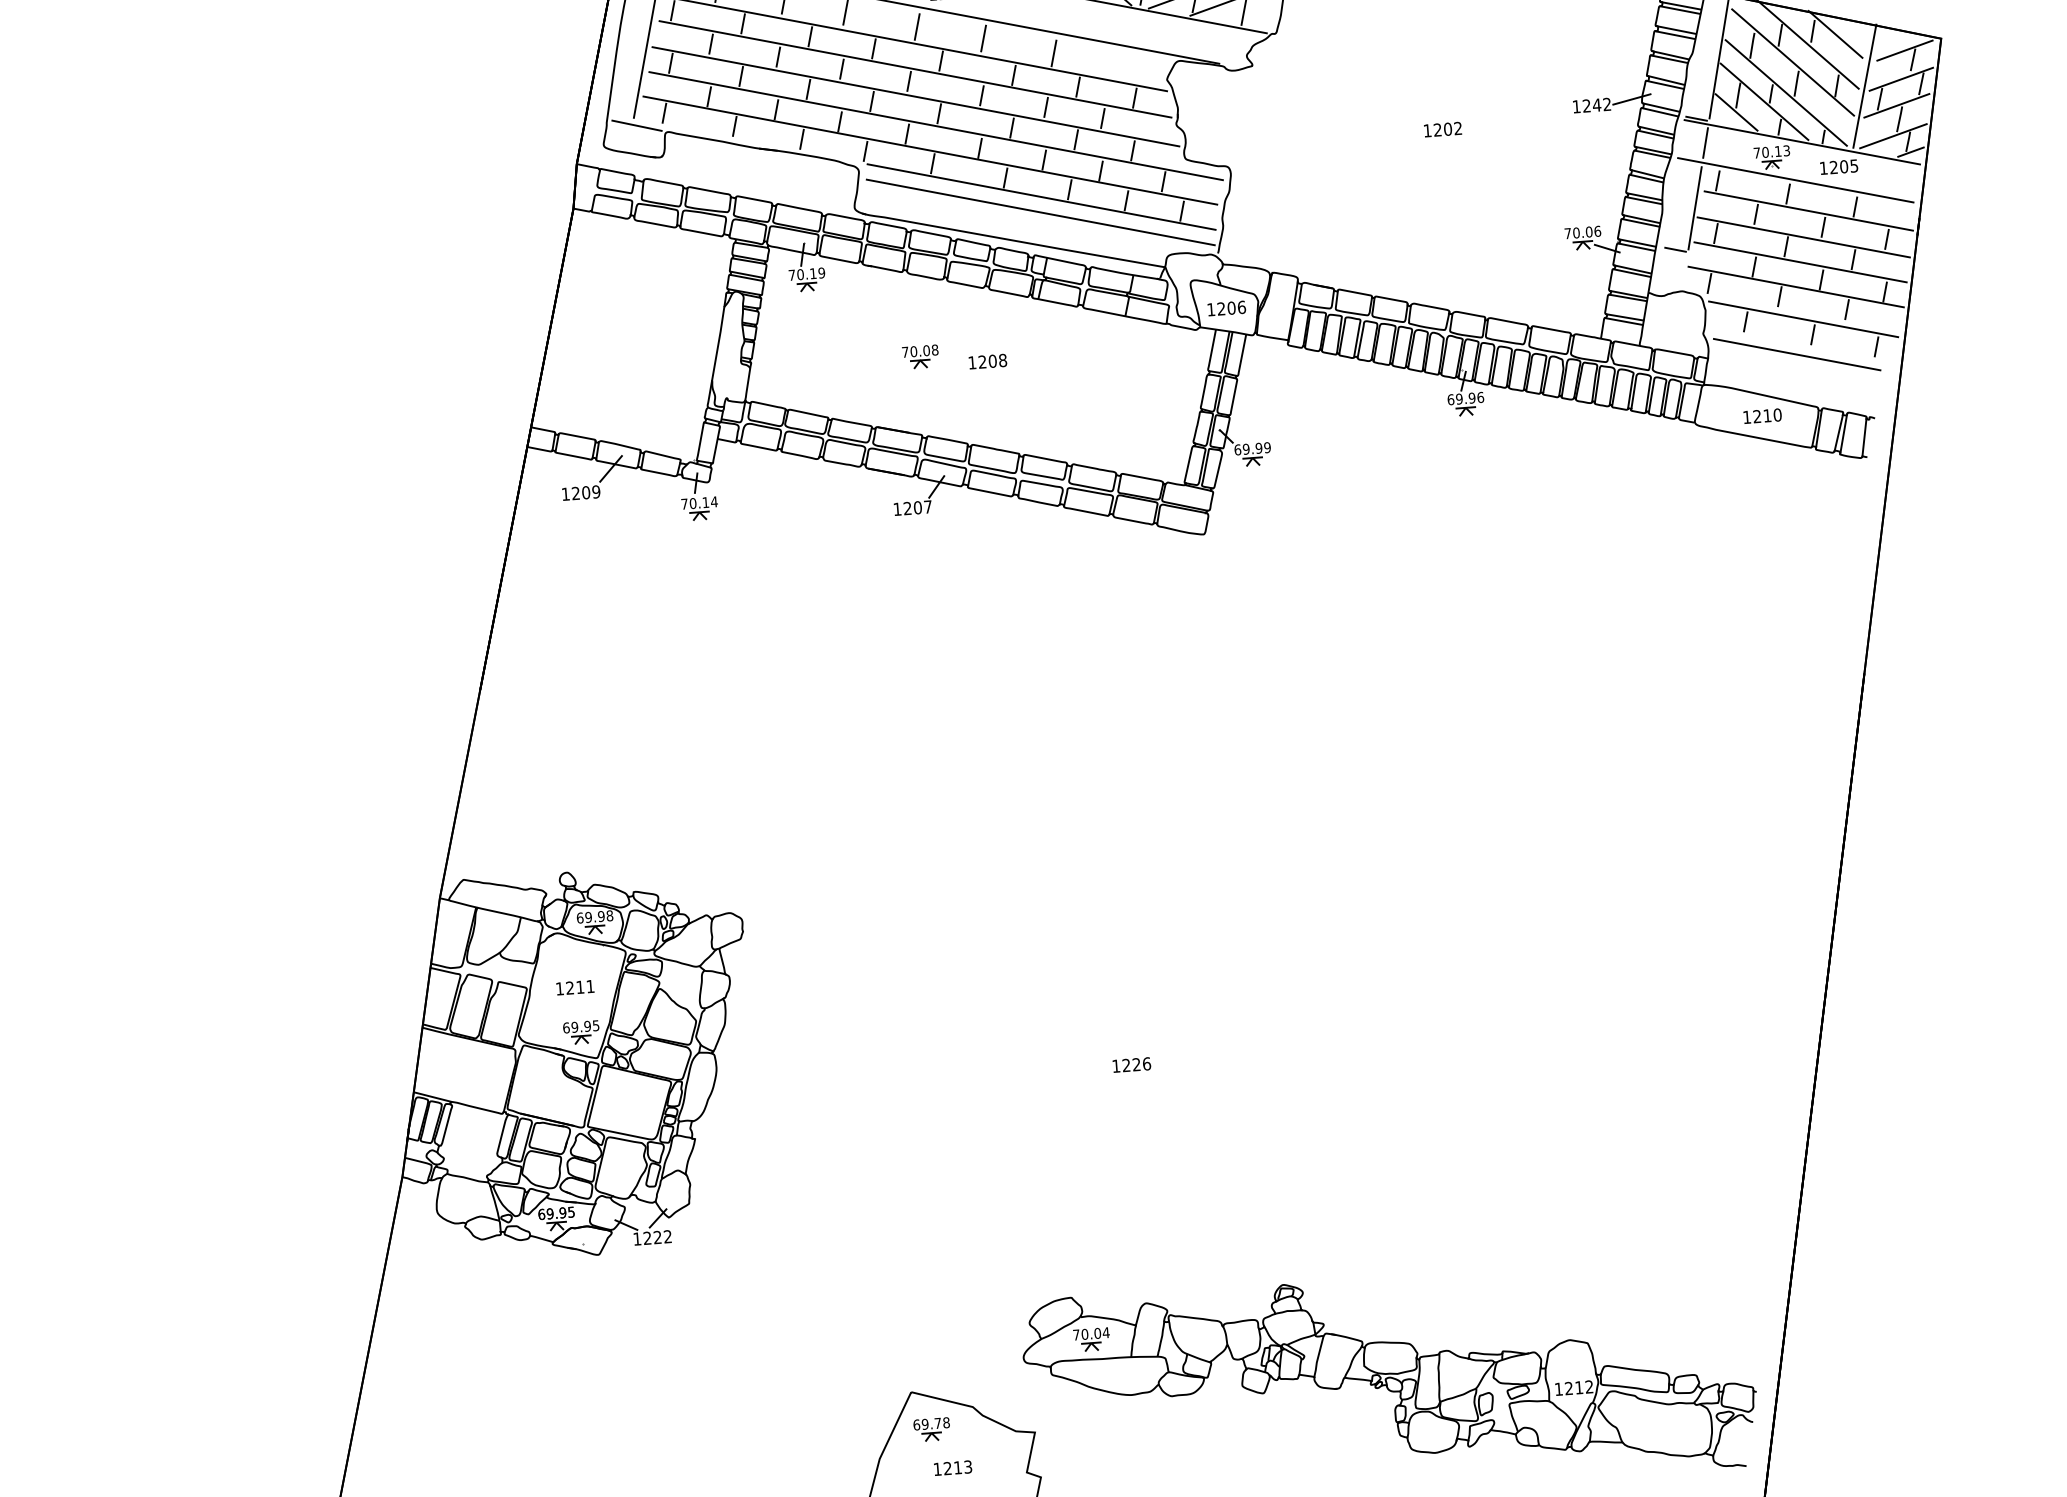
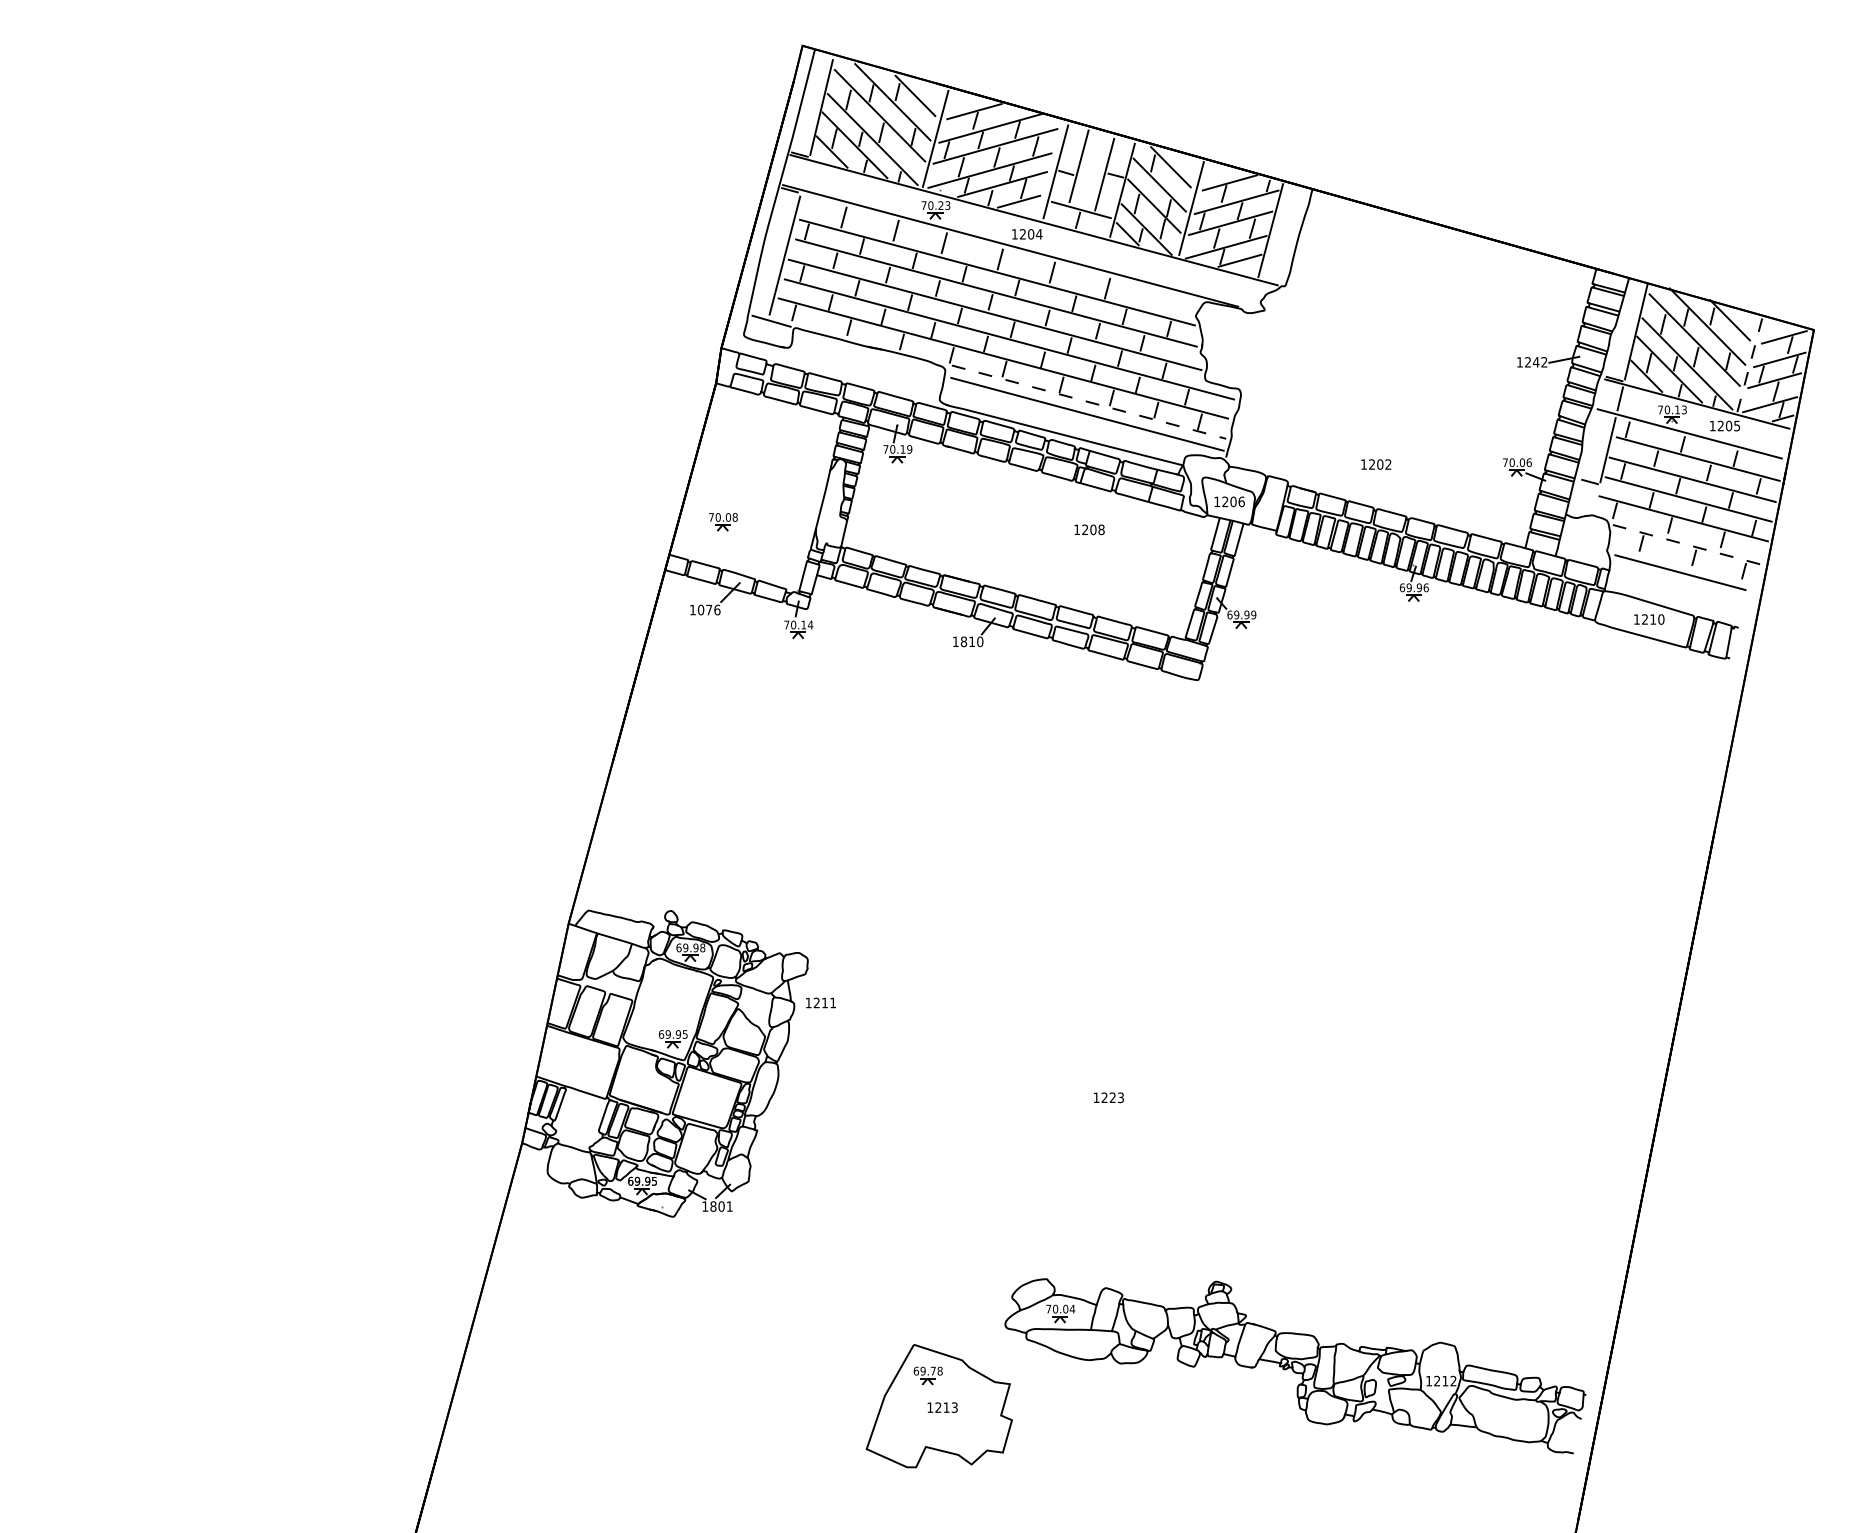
line: (1865, 86) -> (1750, 363), solid -> dashed
text: (1443, 129) -> (1376, 464), moved
line: (1042, 197) -> (1089, 402), solid -> dashed
line: (1804, 319) -> (1688, 545), solid -> dashed
part: (920, 357) -> (723, 522), moved
text: (987, 361) -> (1089, 529), moved
text: (585, 492) -> (708, 609), 1209 -> 1076
text: (917, 507) -> (971, 641), 1207 -> 1810
text: (574, 987) -> (820, 1002), moved
text: (1146, 1063) -> (1120, 1097), 1226 -> 1223
text: (657, 1237) -> (721, 1206), 1222 -> 1801

